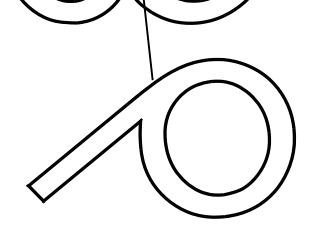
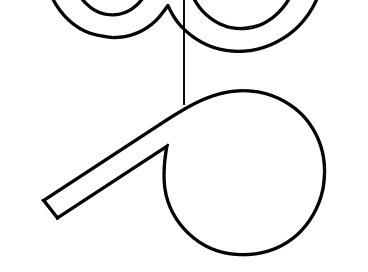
part: (216, 138) -> (243, 172), removed

